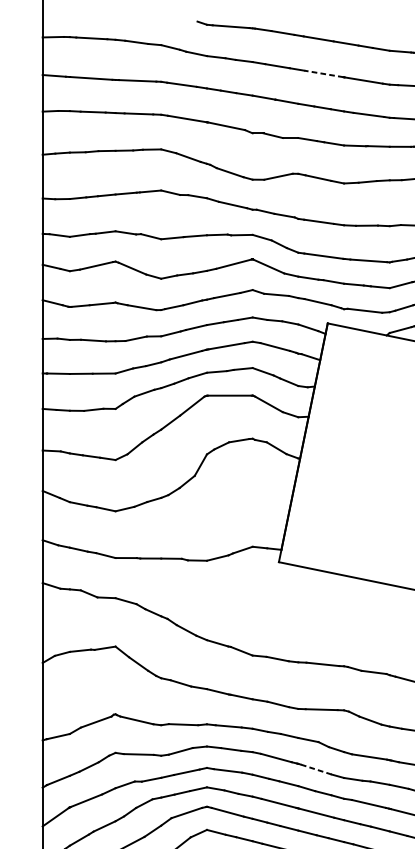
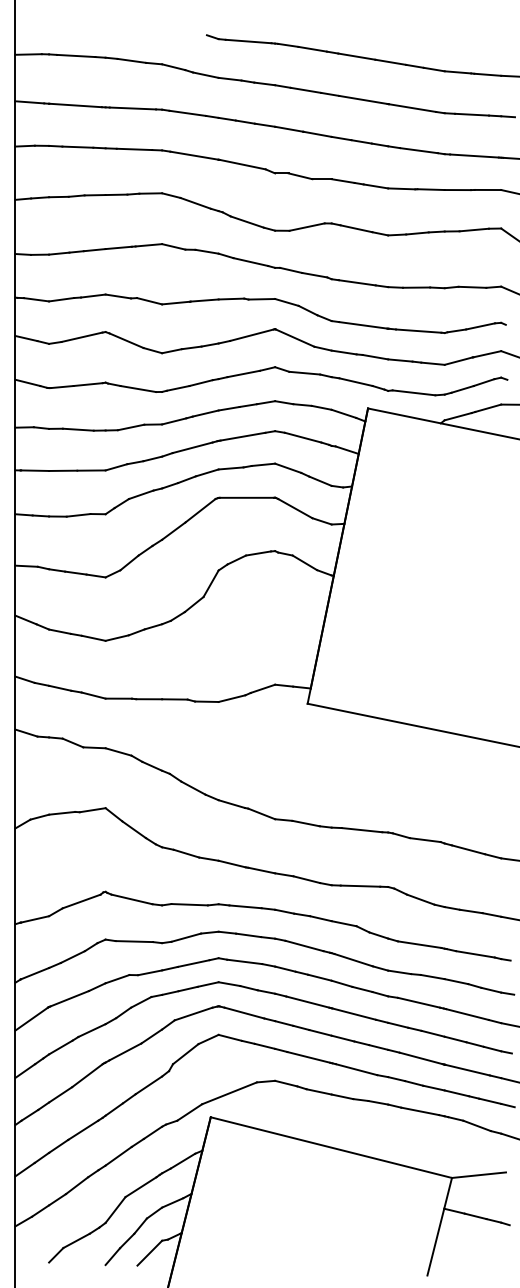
line: (324, 73) -> (363, 99), dashed -> solid
line: (316, 769) -> (353, 960), dashed -> solid

